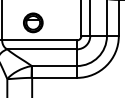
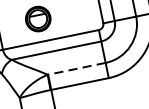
line: (54, 66) -> (76, 69), solid -> dashed

